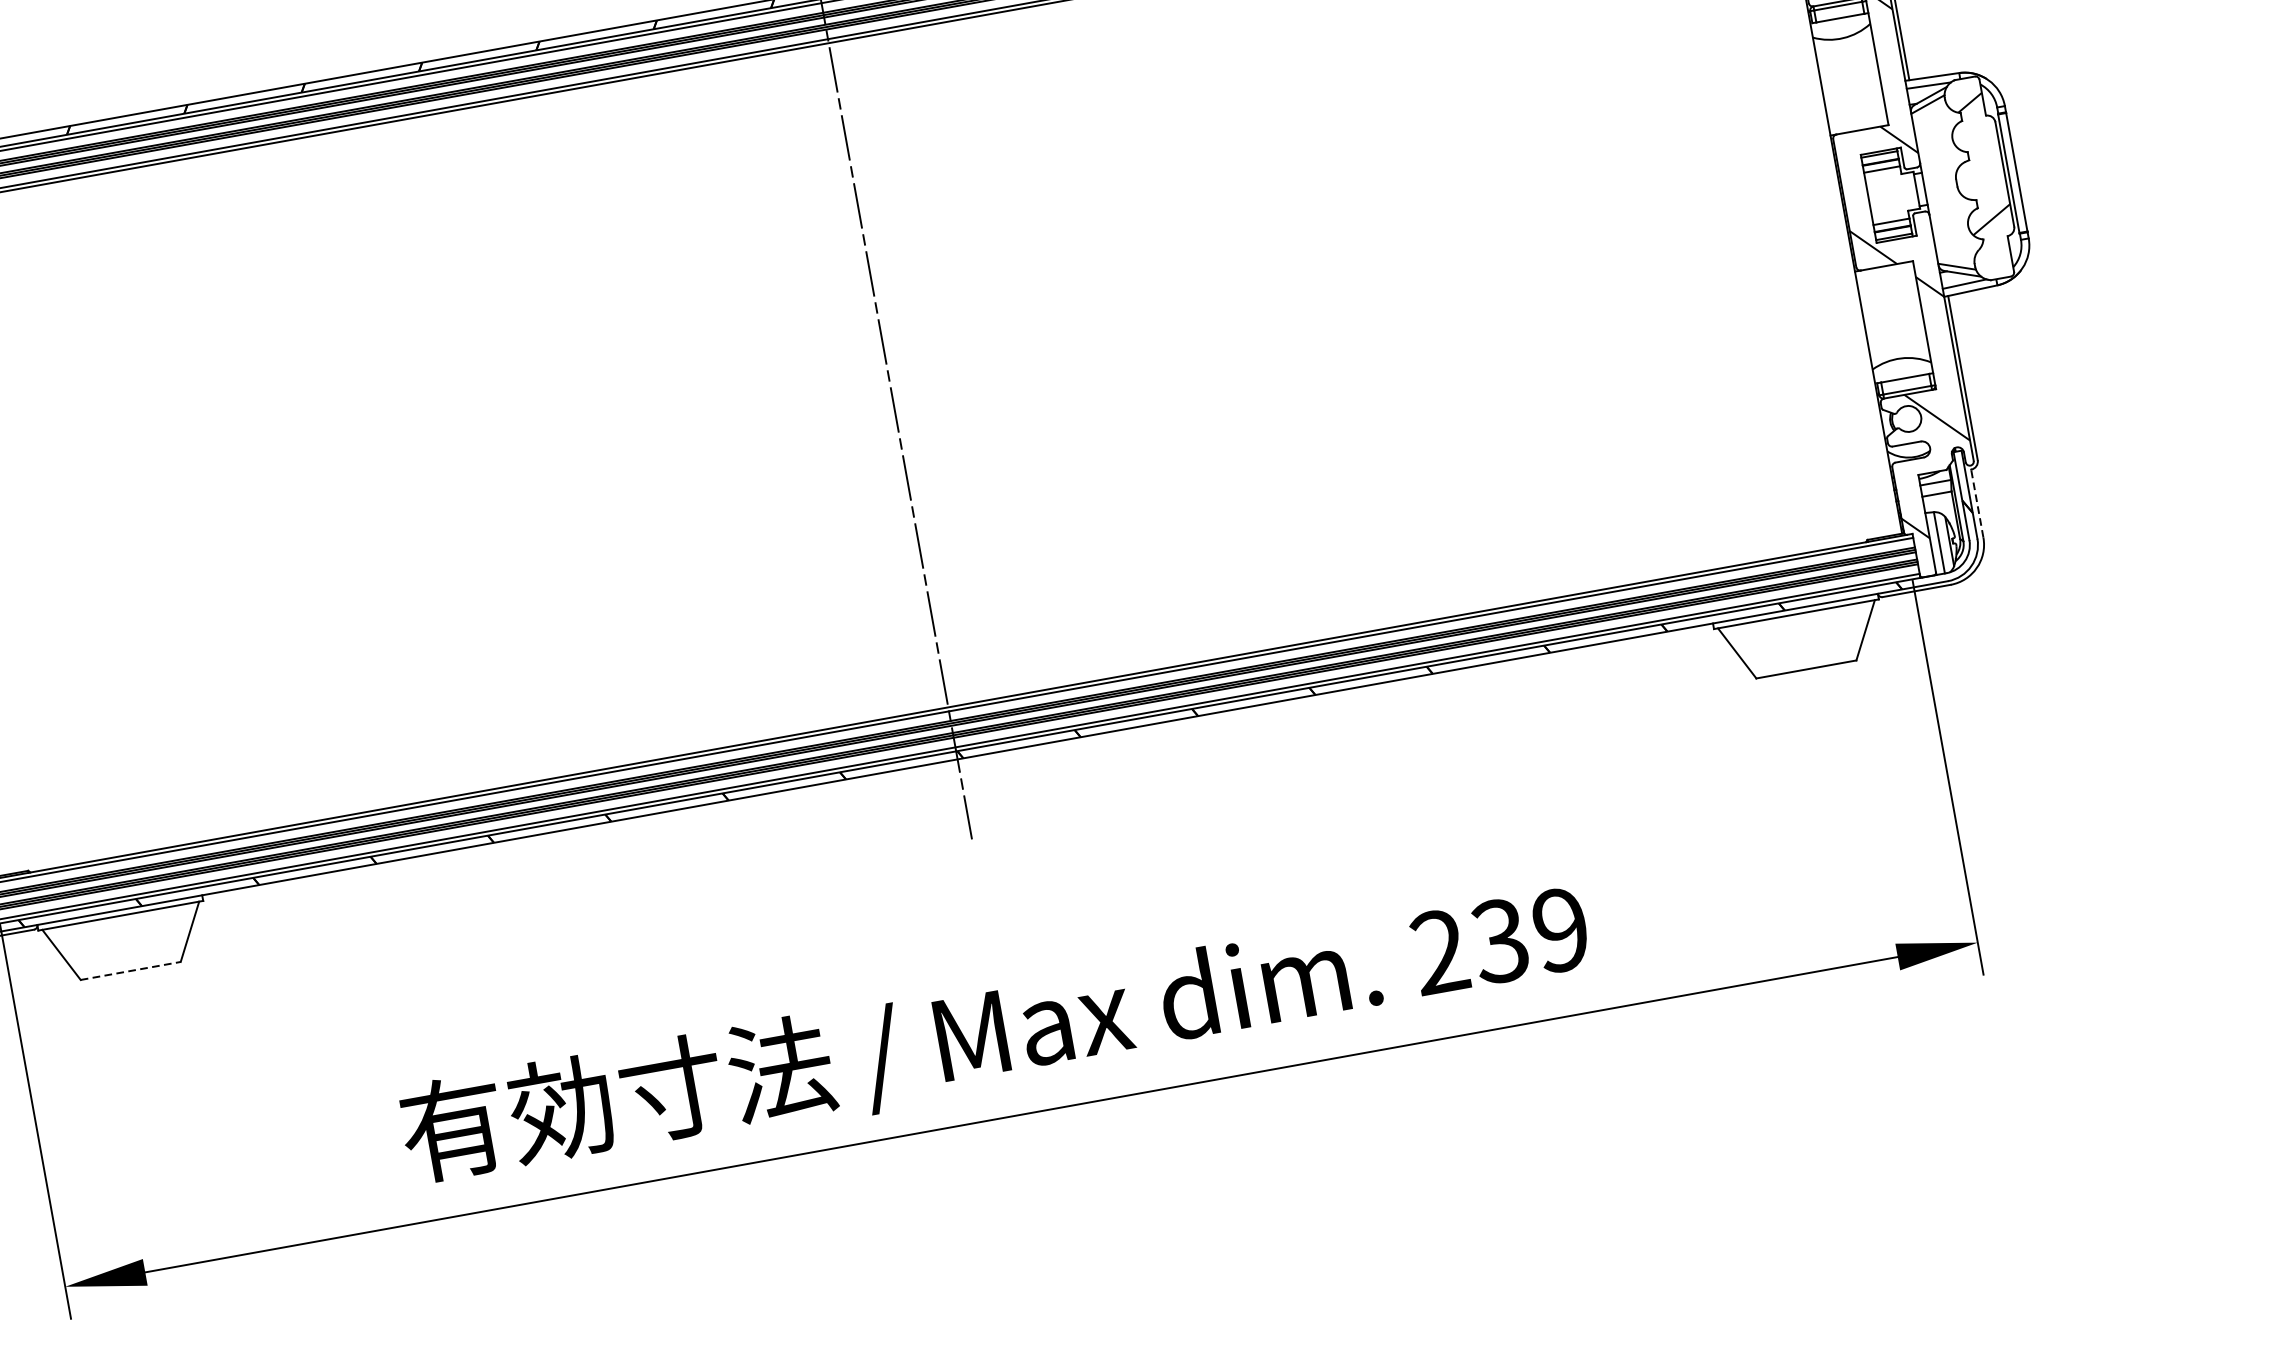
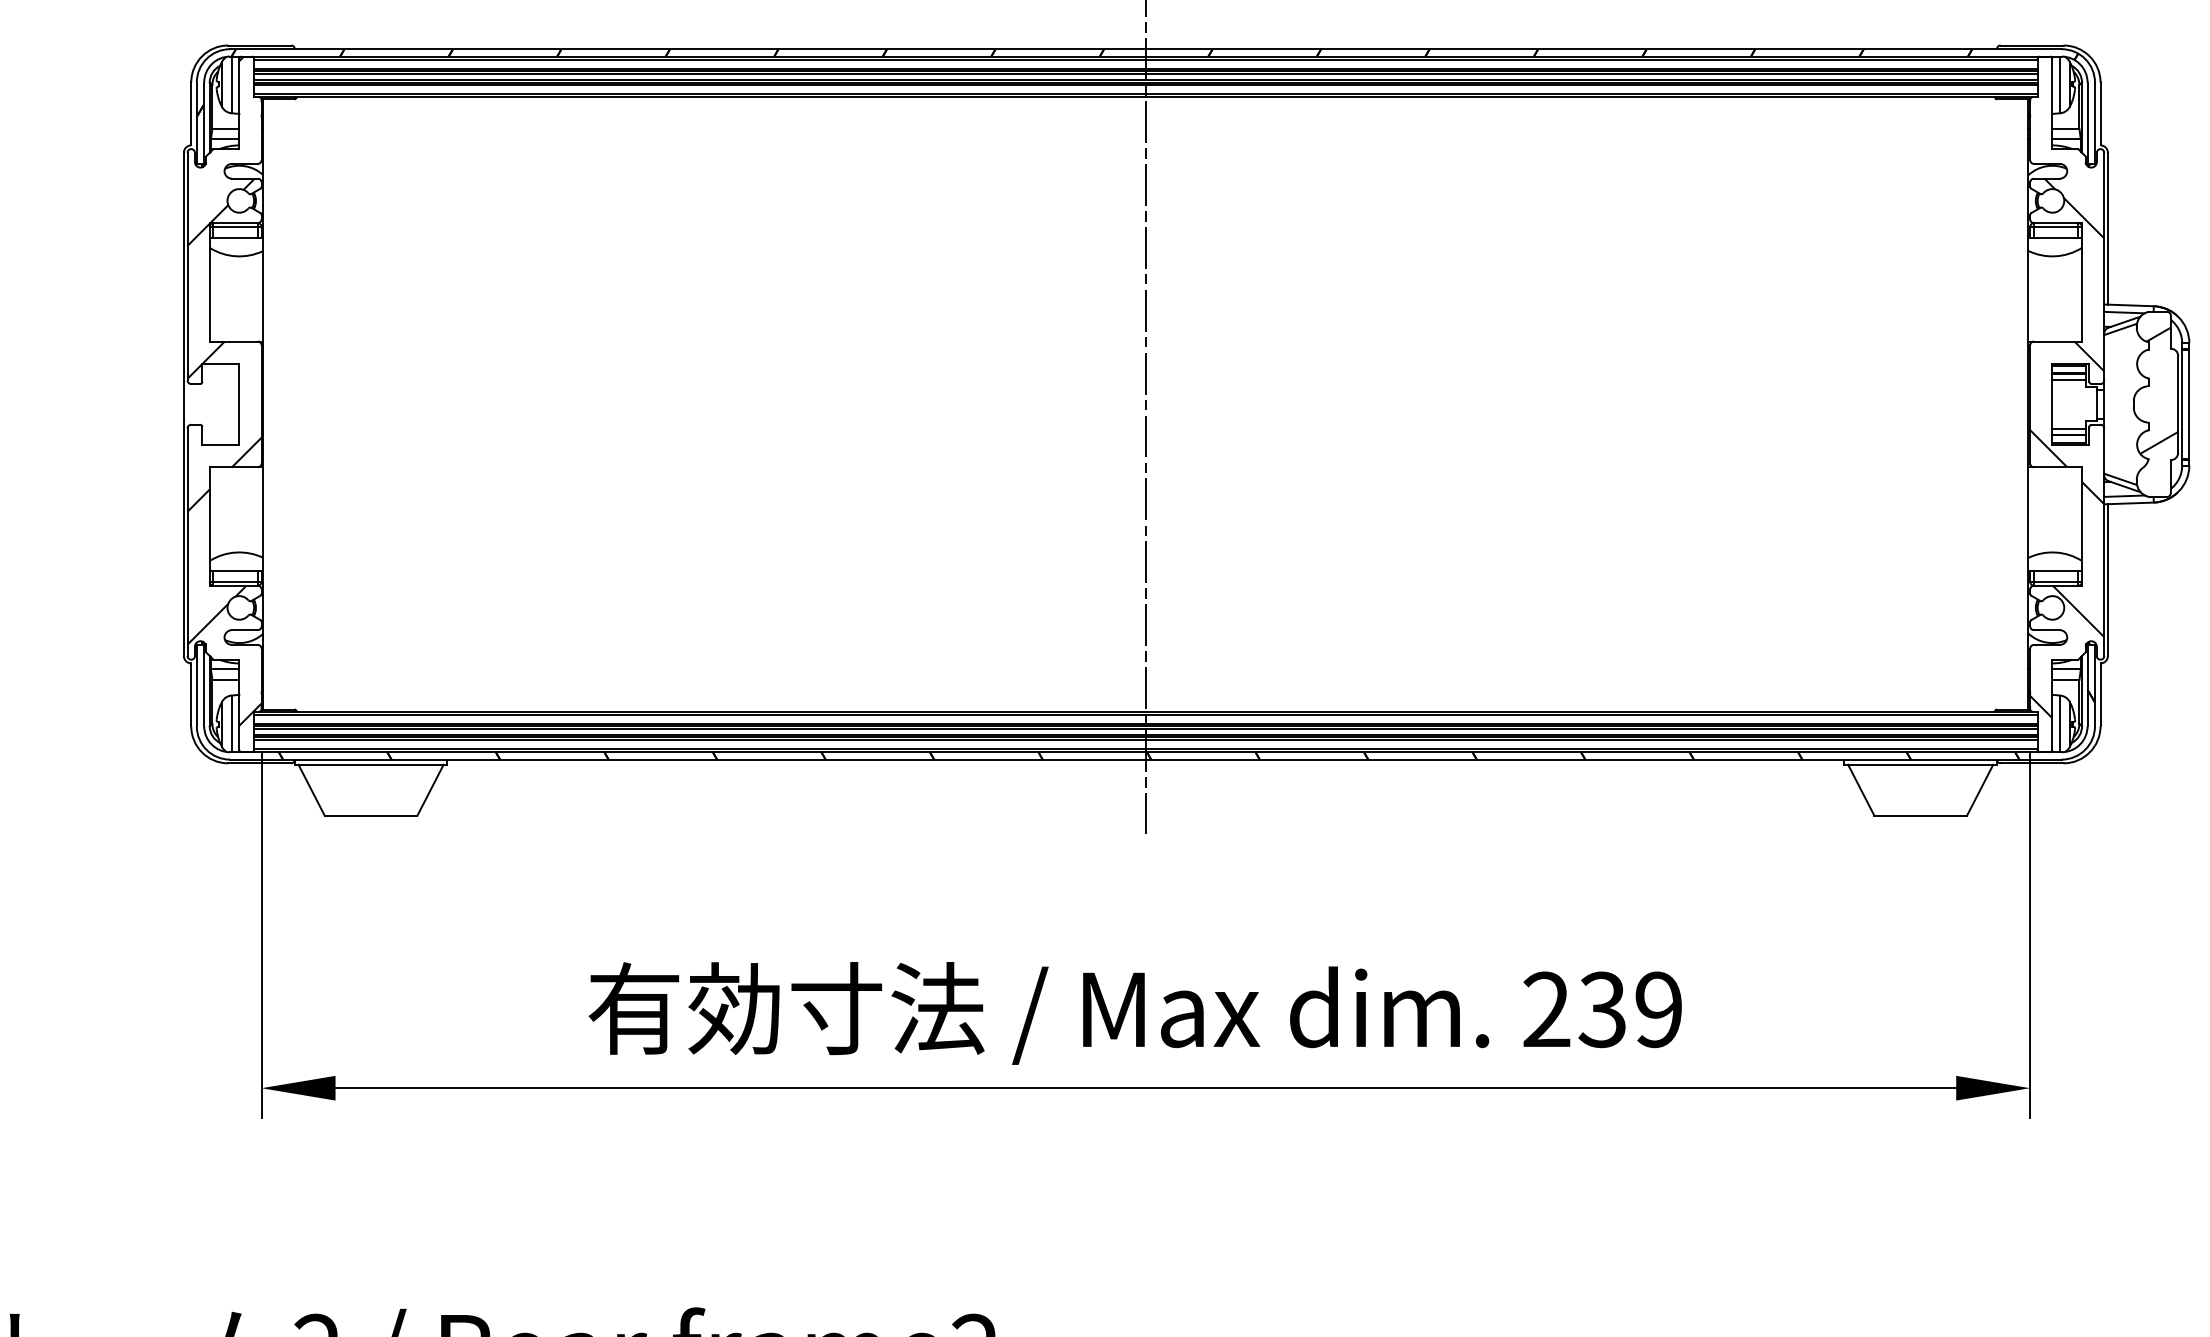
line: (1977, 503) -> (2100, 694), dashed -> solid
line: (131, 970) -> (371, 815), dashed -> solid

